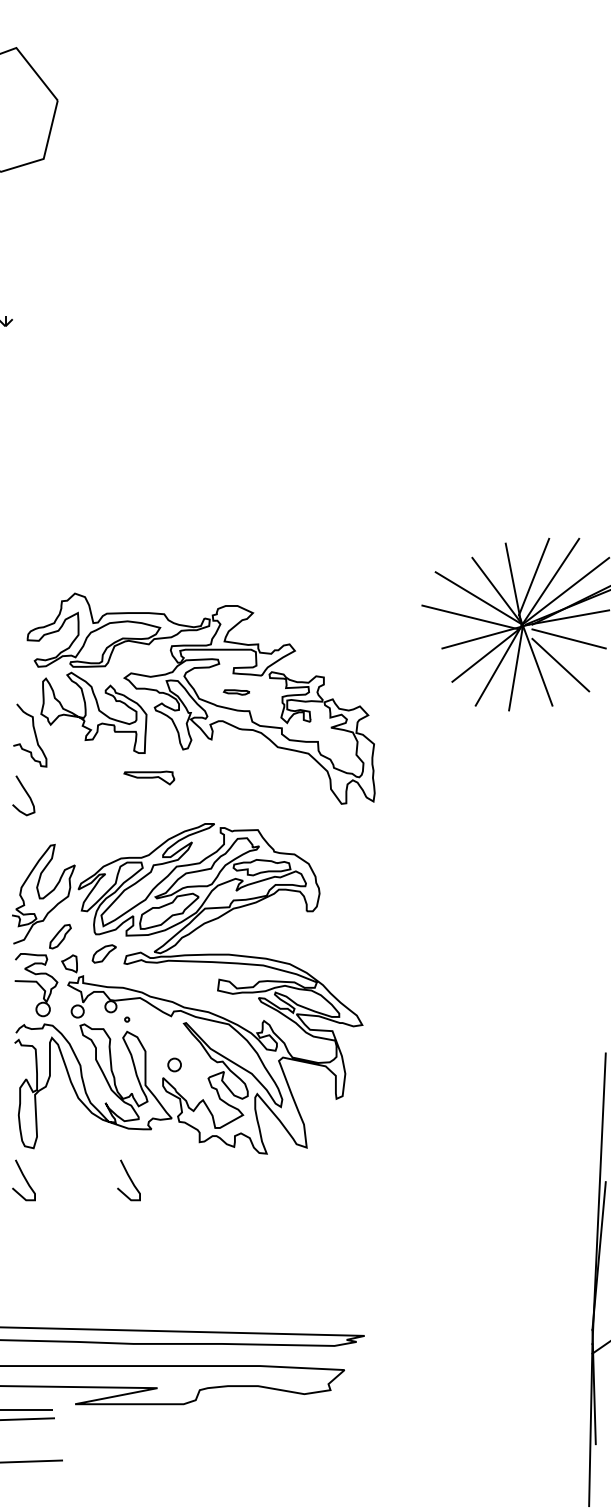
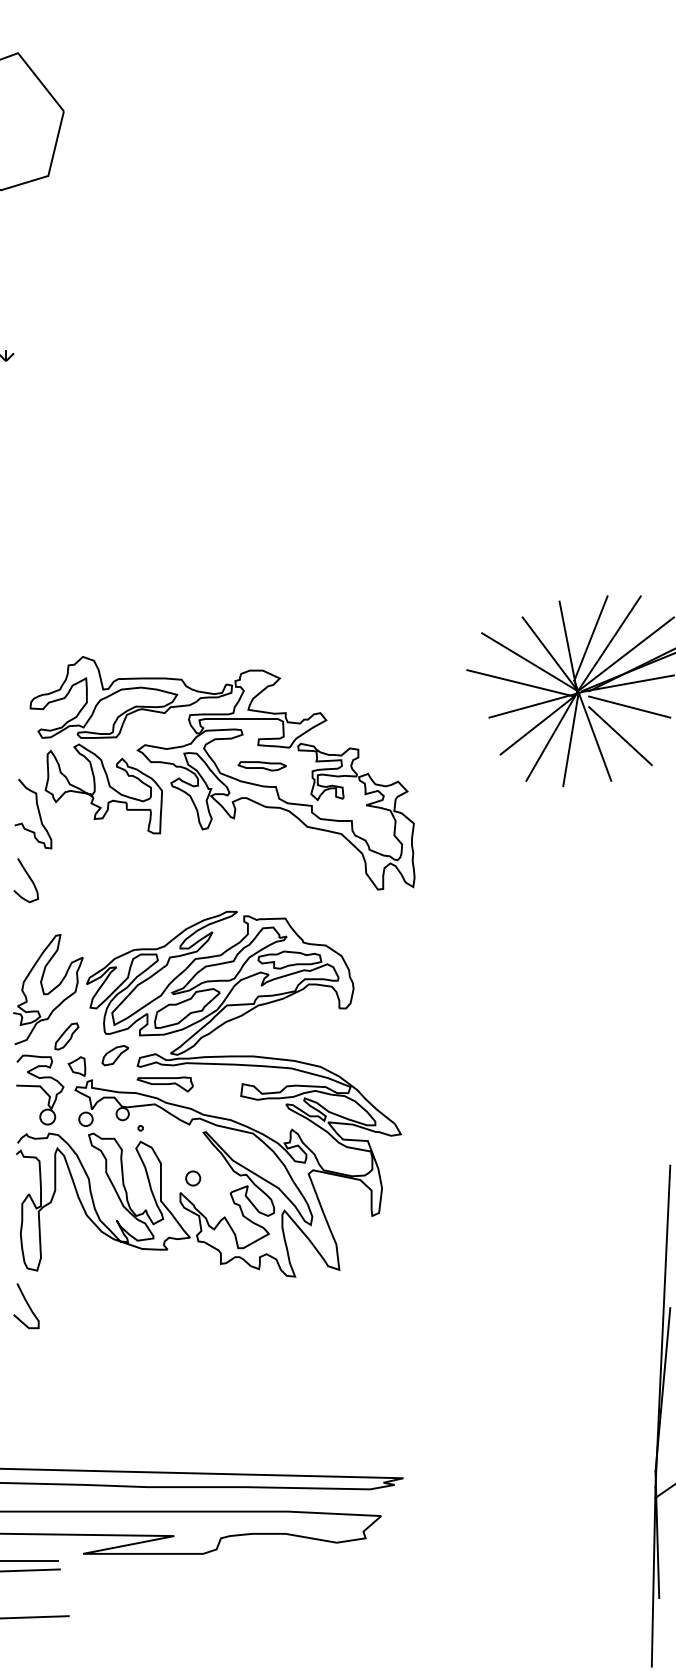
part: (236, 692) -> (261, 766), size x1.67
part: (149, 777) -> (165, 1083), moved
curve: (129, 1179) -> (143, 1305), removed

